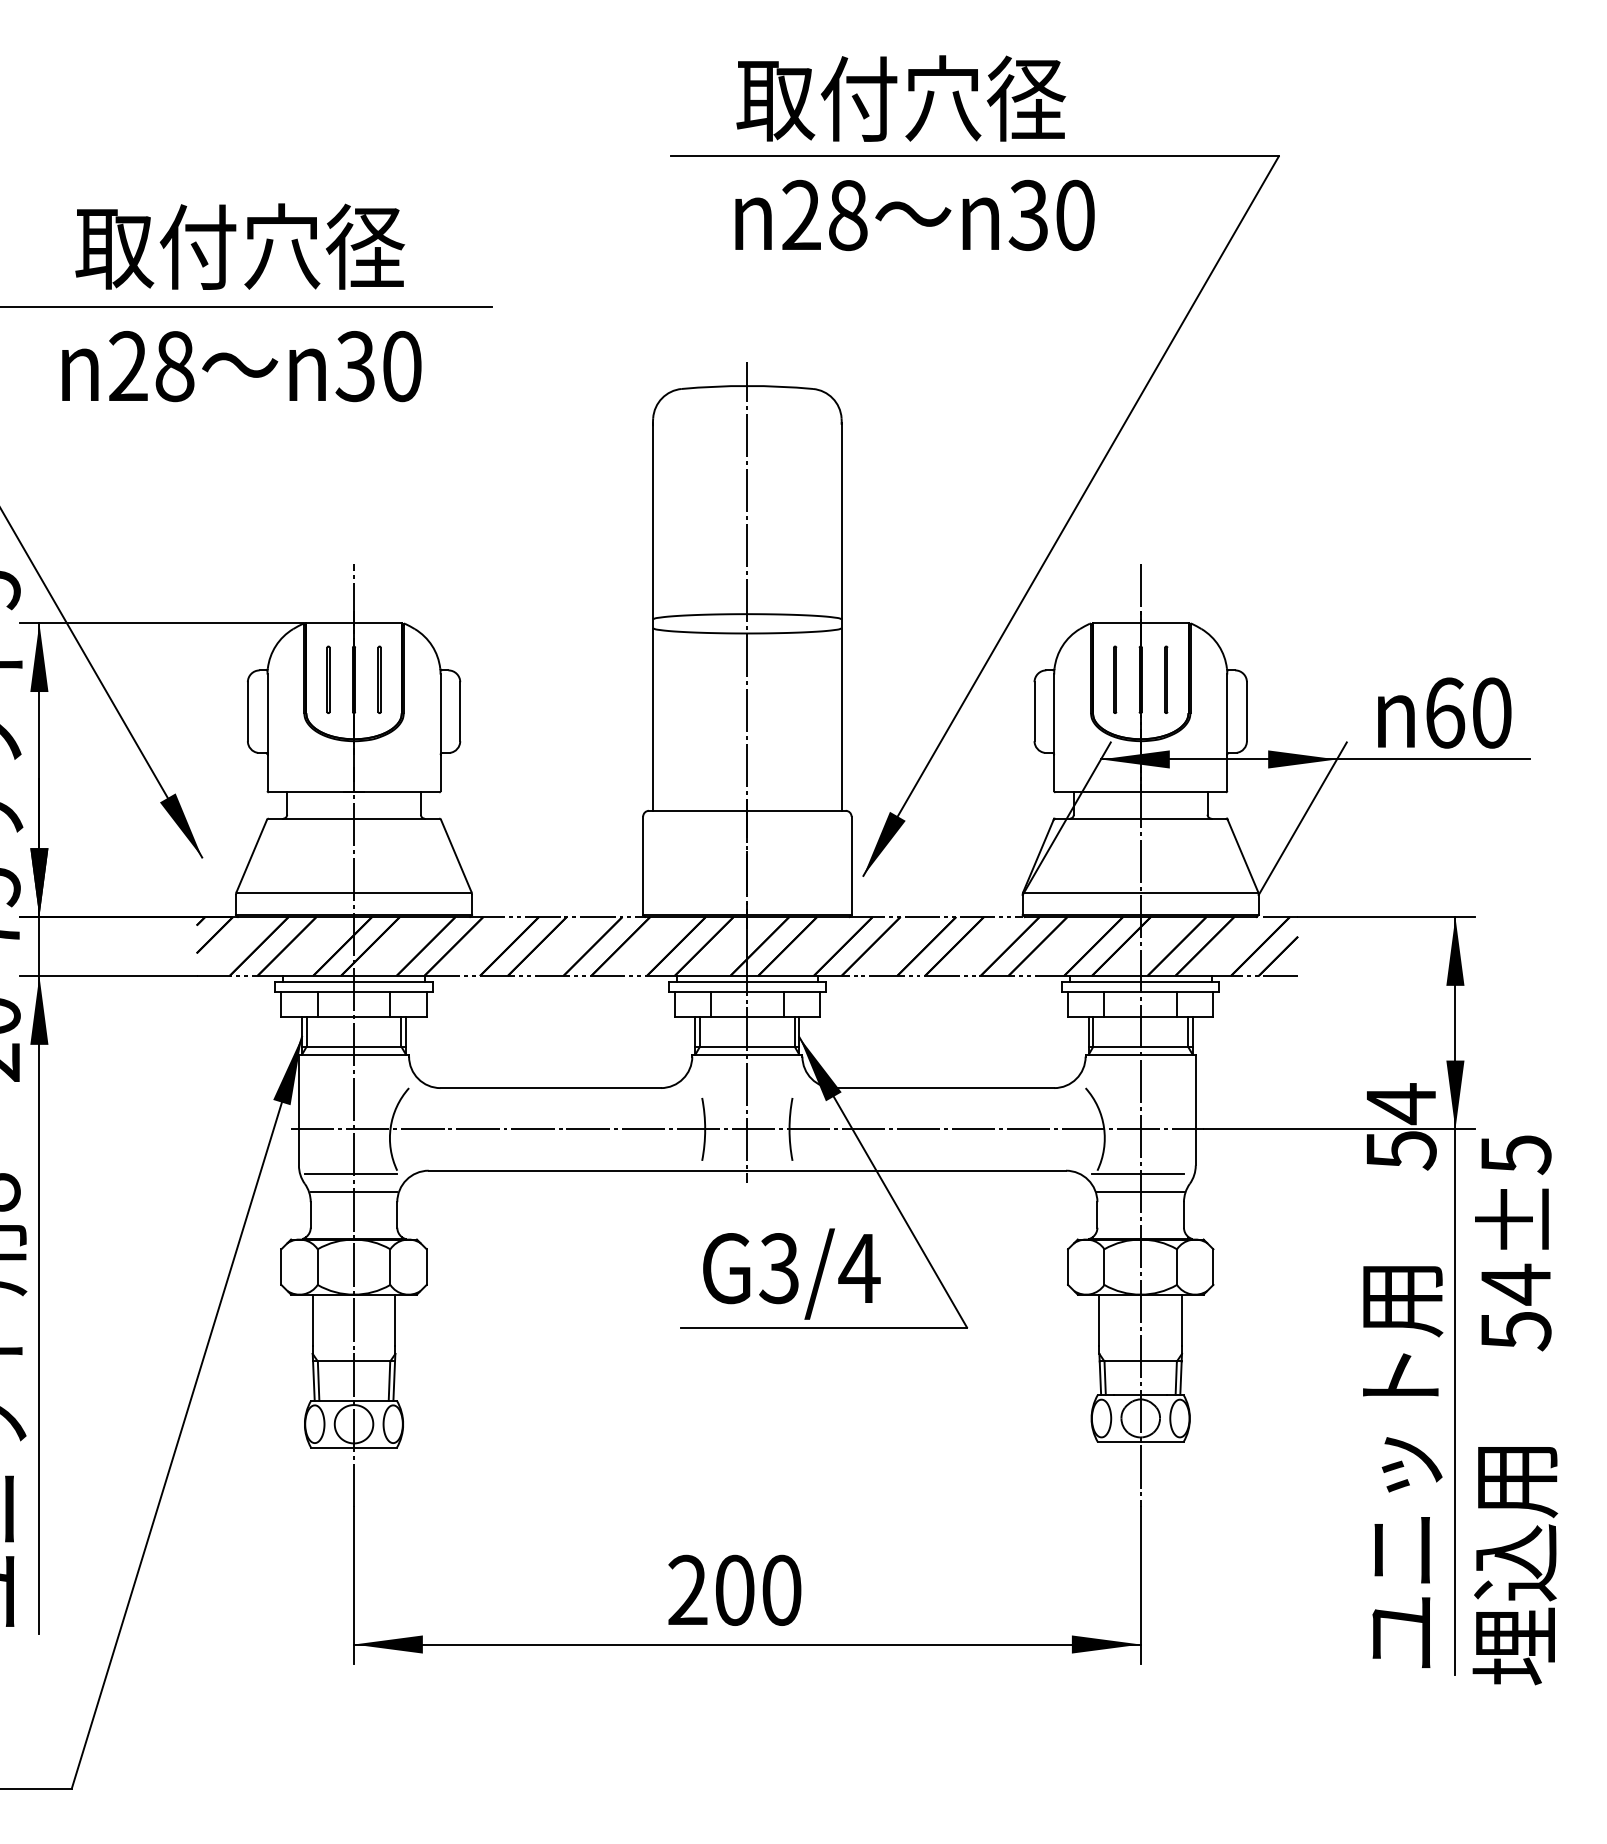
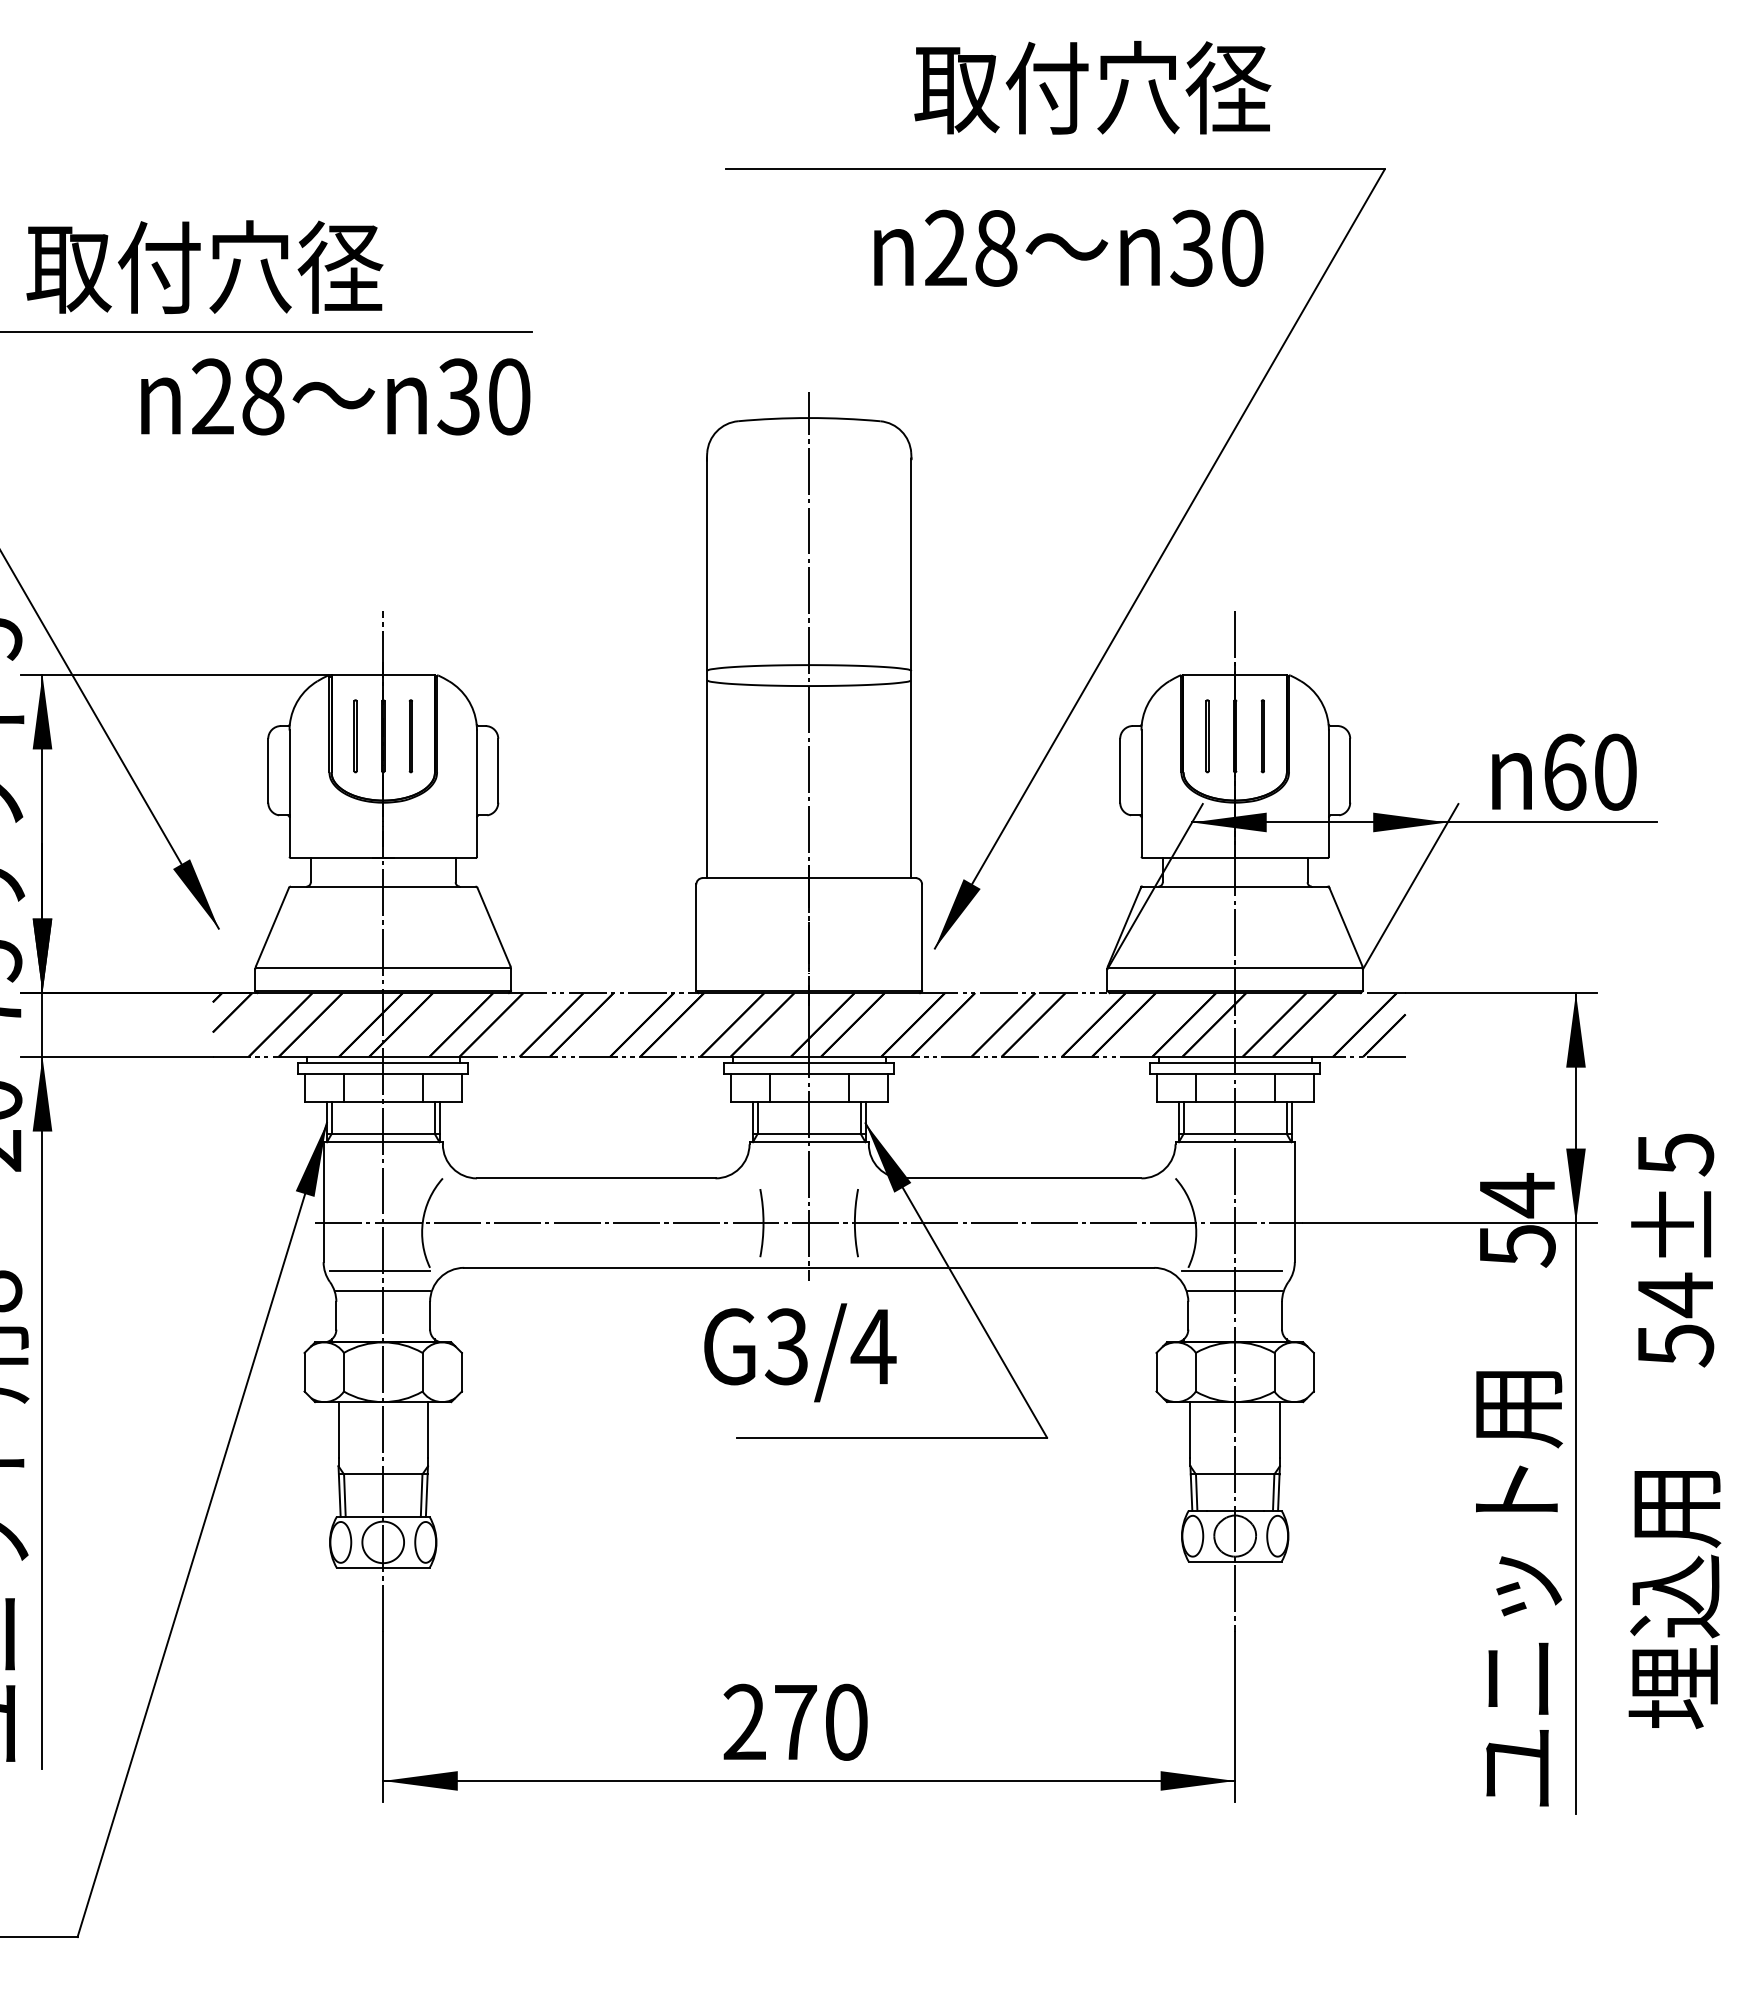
text: (900, 98) -> (1092, 87), moved
text: (914, 214) -> (1068, 247), moved
text: (239, 246) -> (204, 266), moved
text: (241, 366) -> (335, 396), moved
text: (791, 1273) -> (800, 1352), moved
text: (1514, 1410) -> (1674, 1431), moved
text: (734, 1589) -> (795, 1721), 200 -> 270

